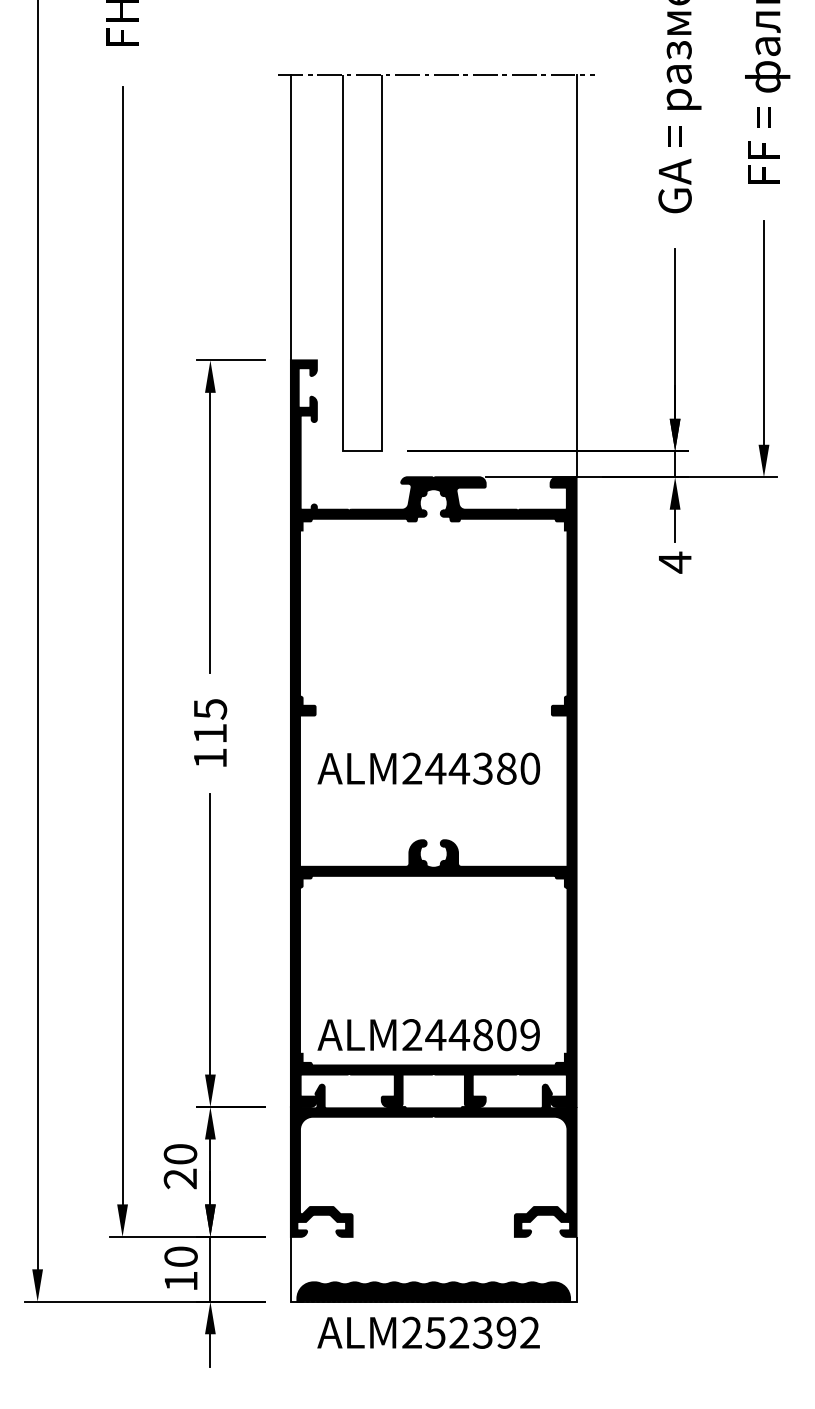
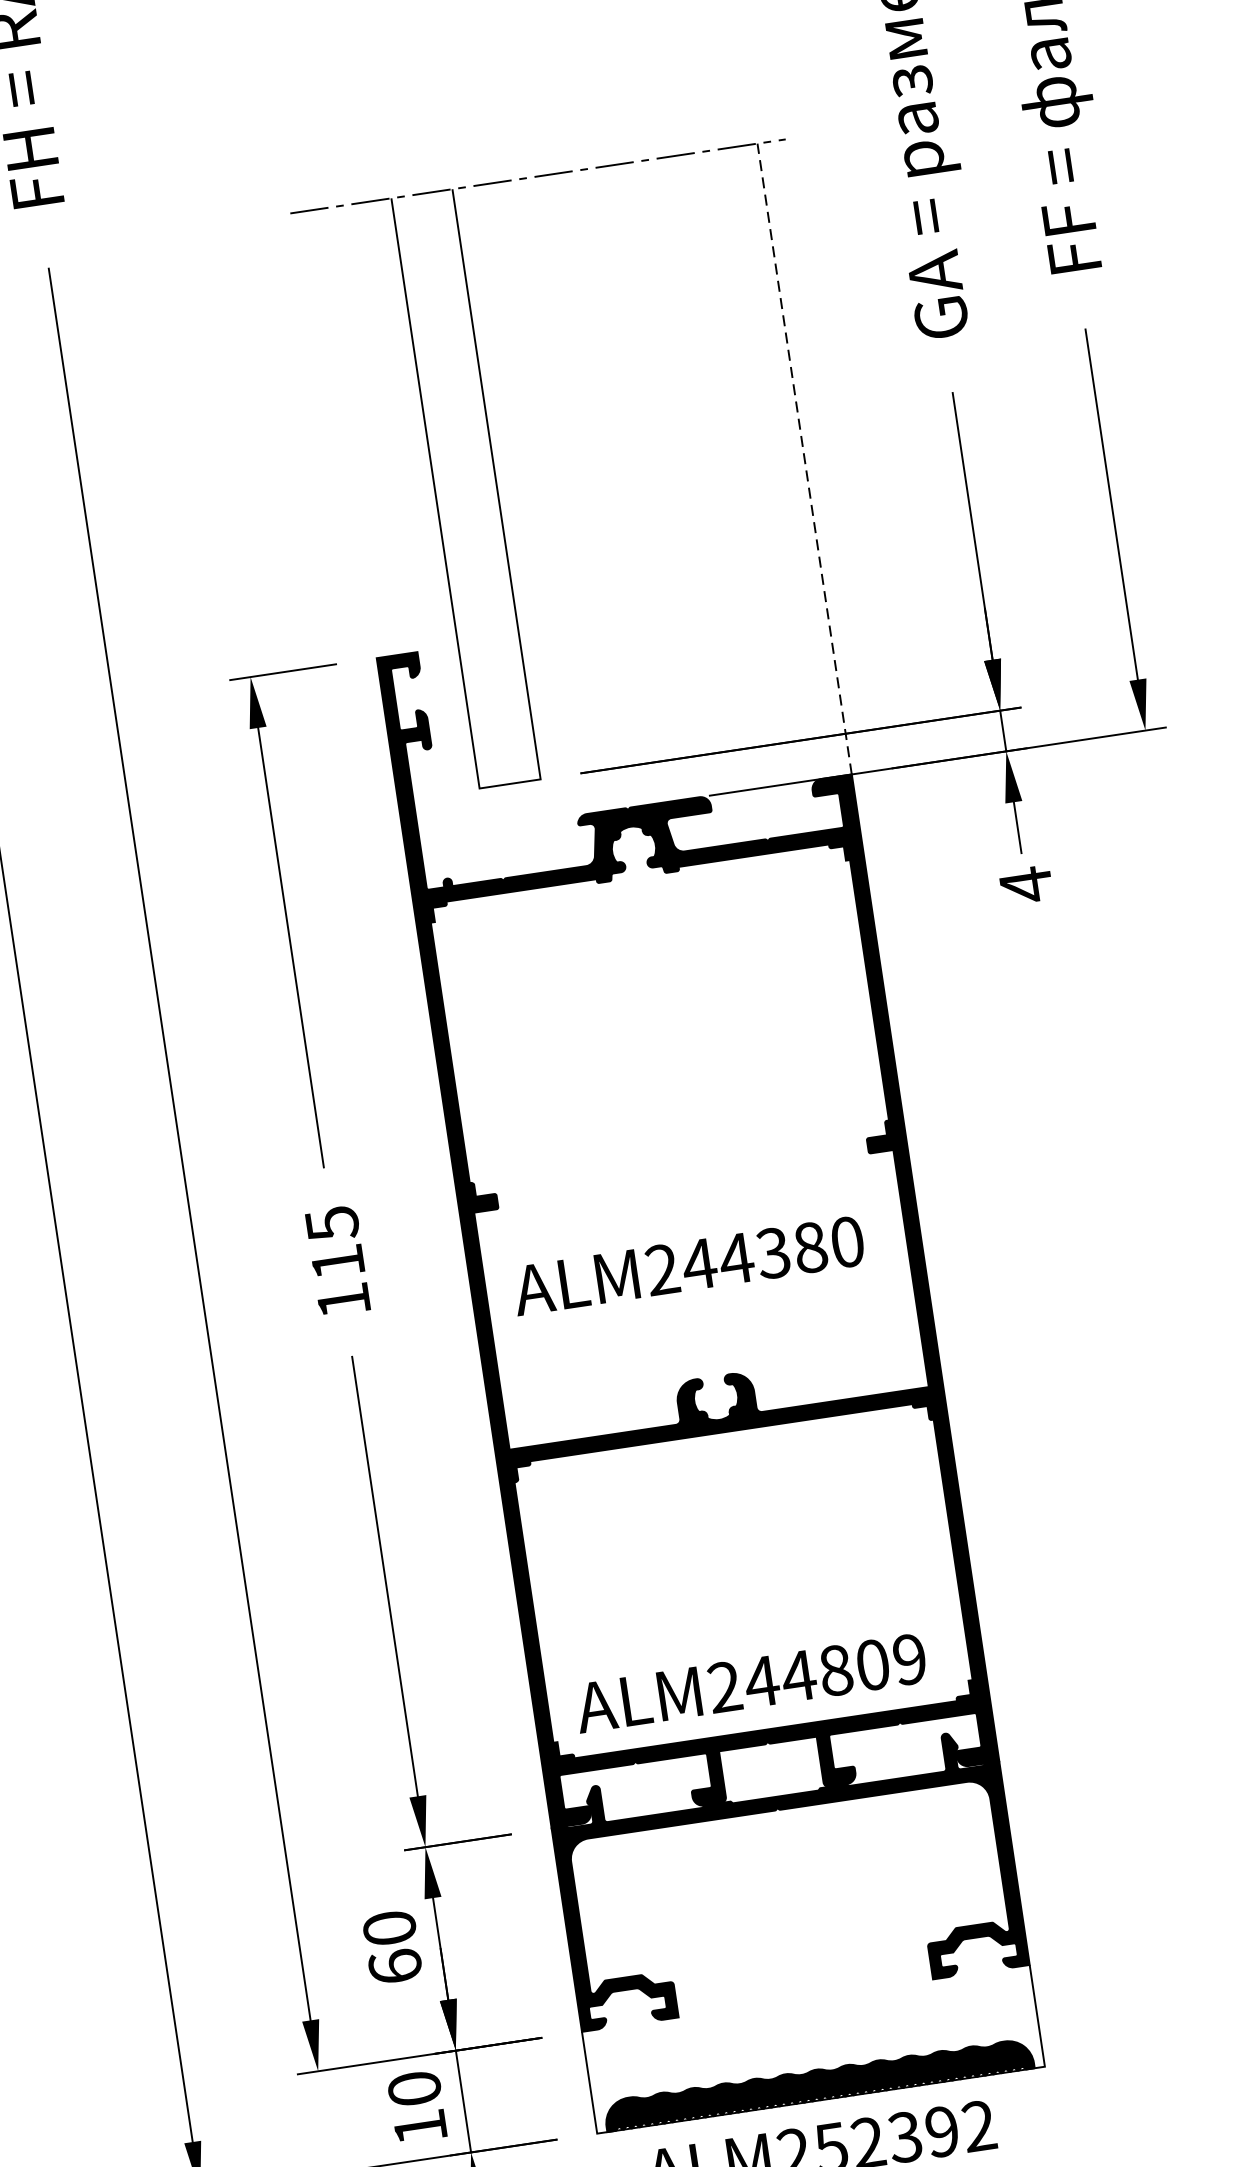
line: (290, 217) -> (342, 434), removed
line: (576, 275) -> (804, 458), solid -> dashed
text: (180, 1178) -> (395, 1966), 20 -> 60

